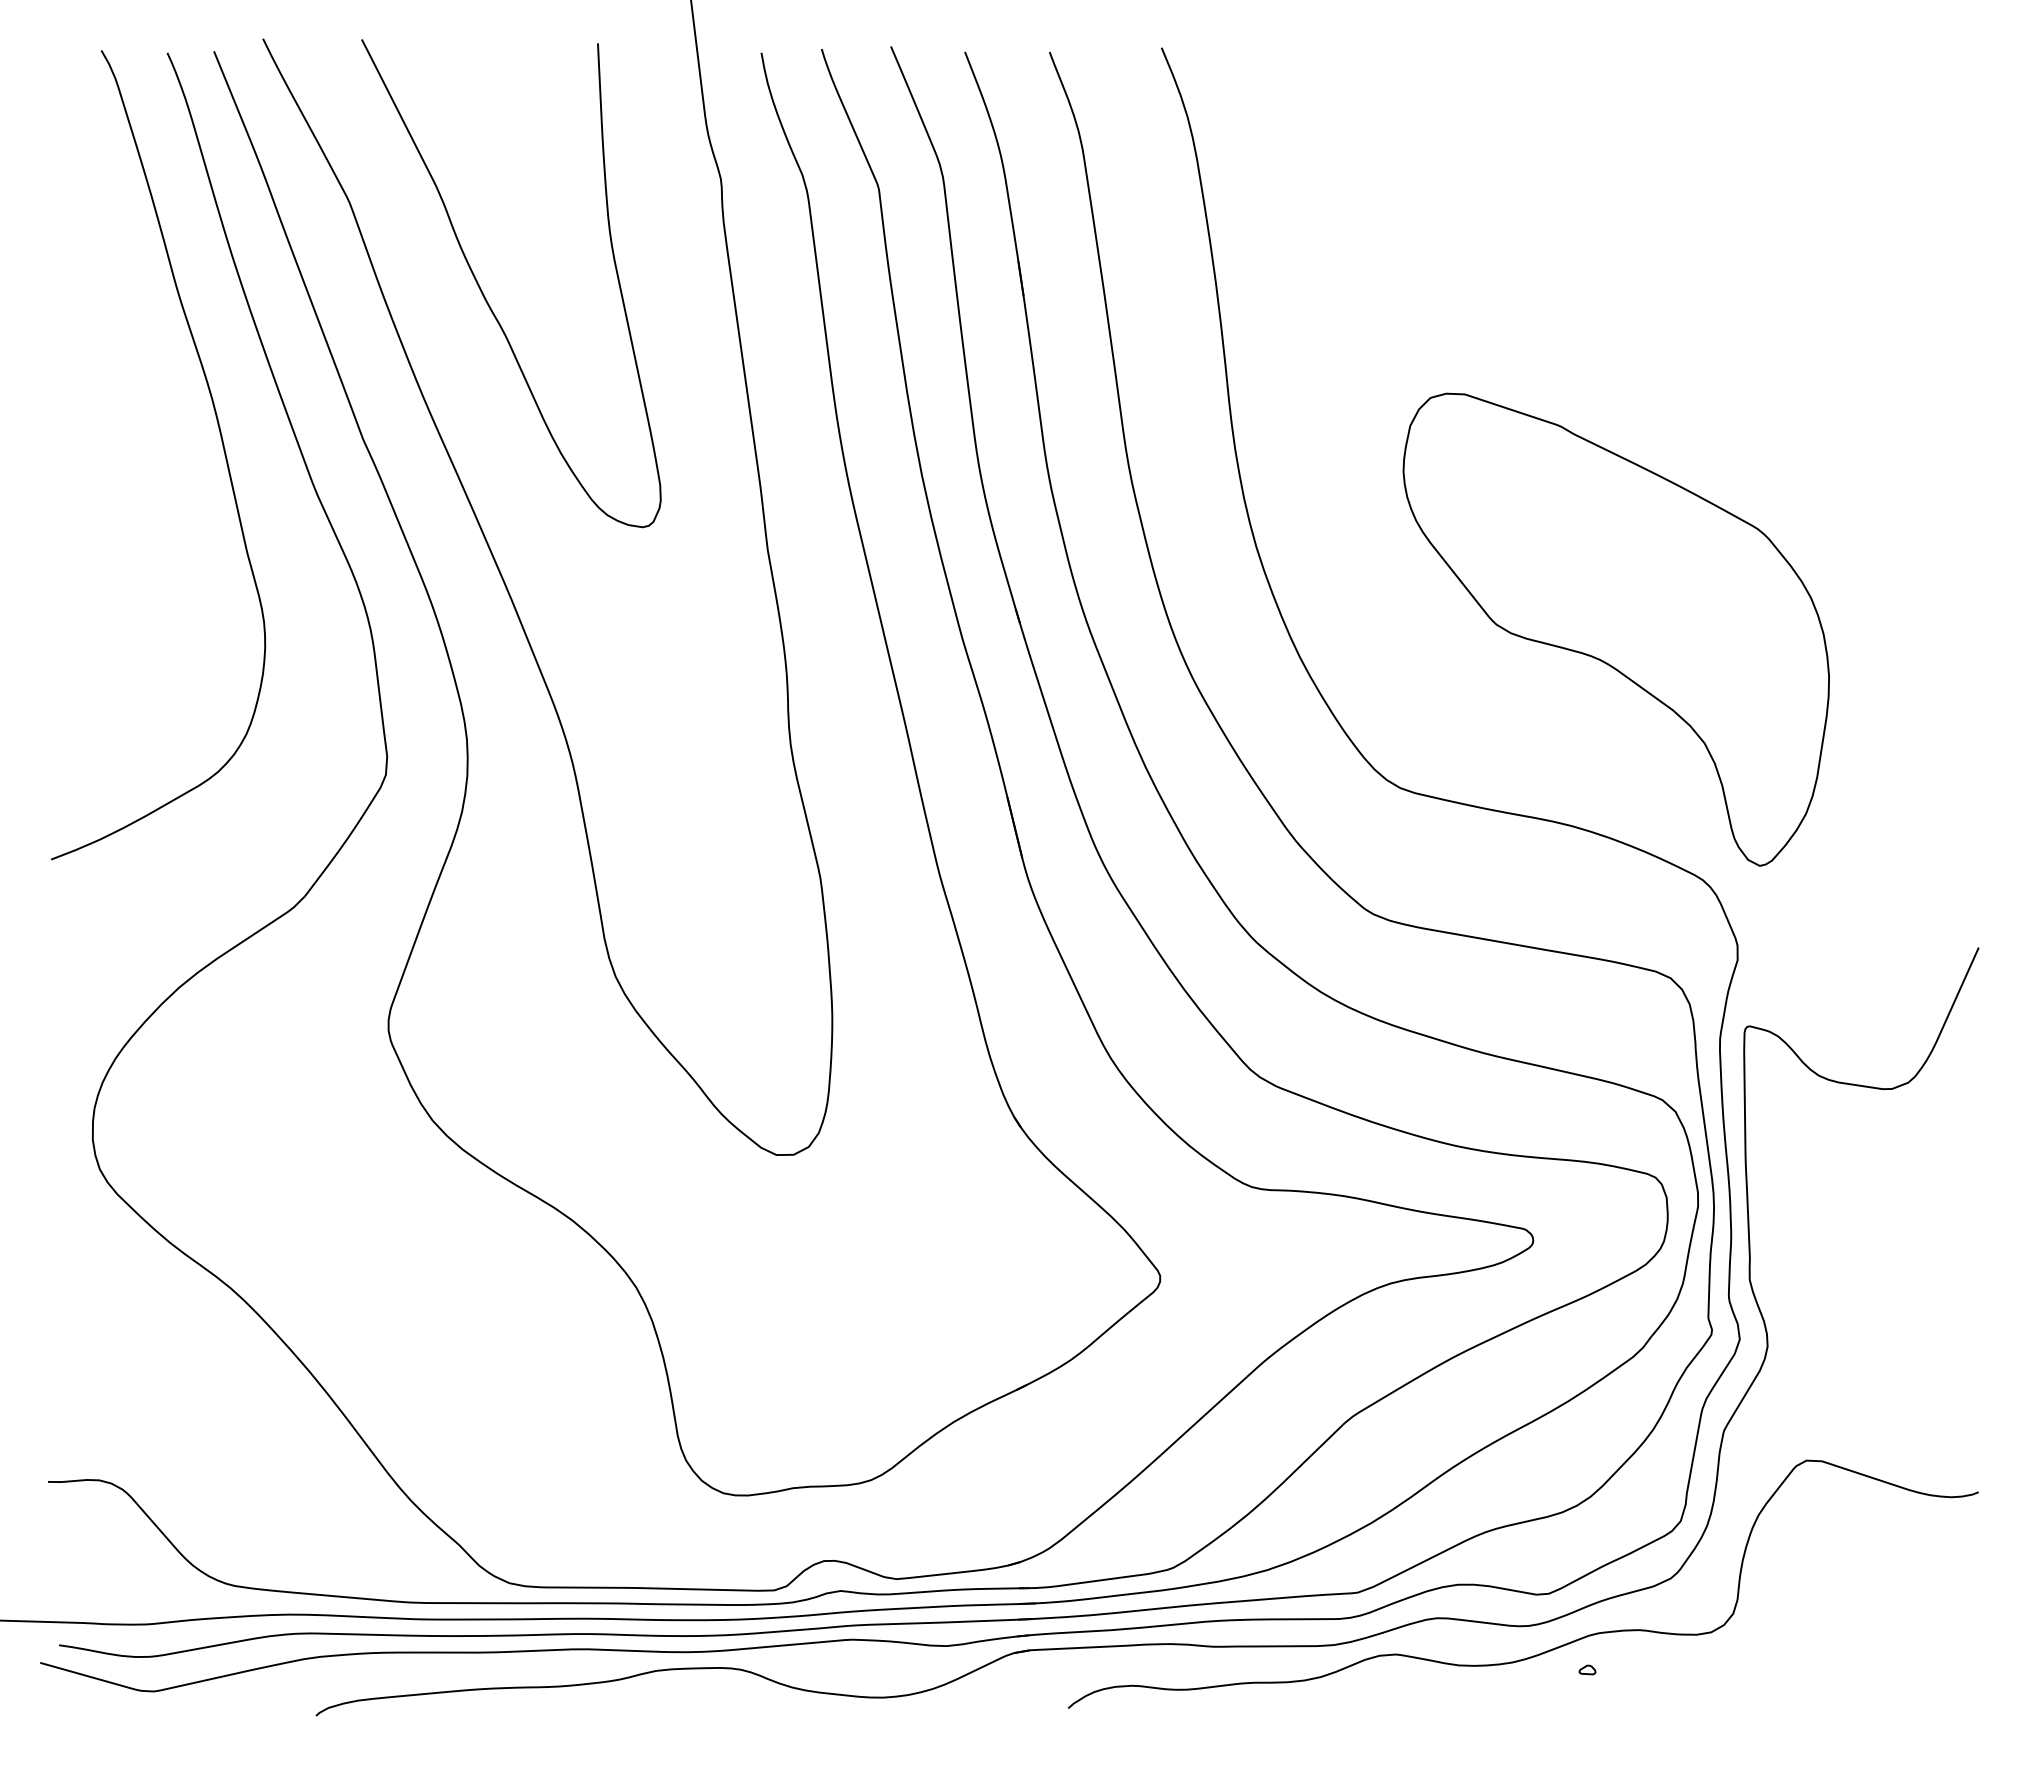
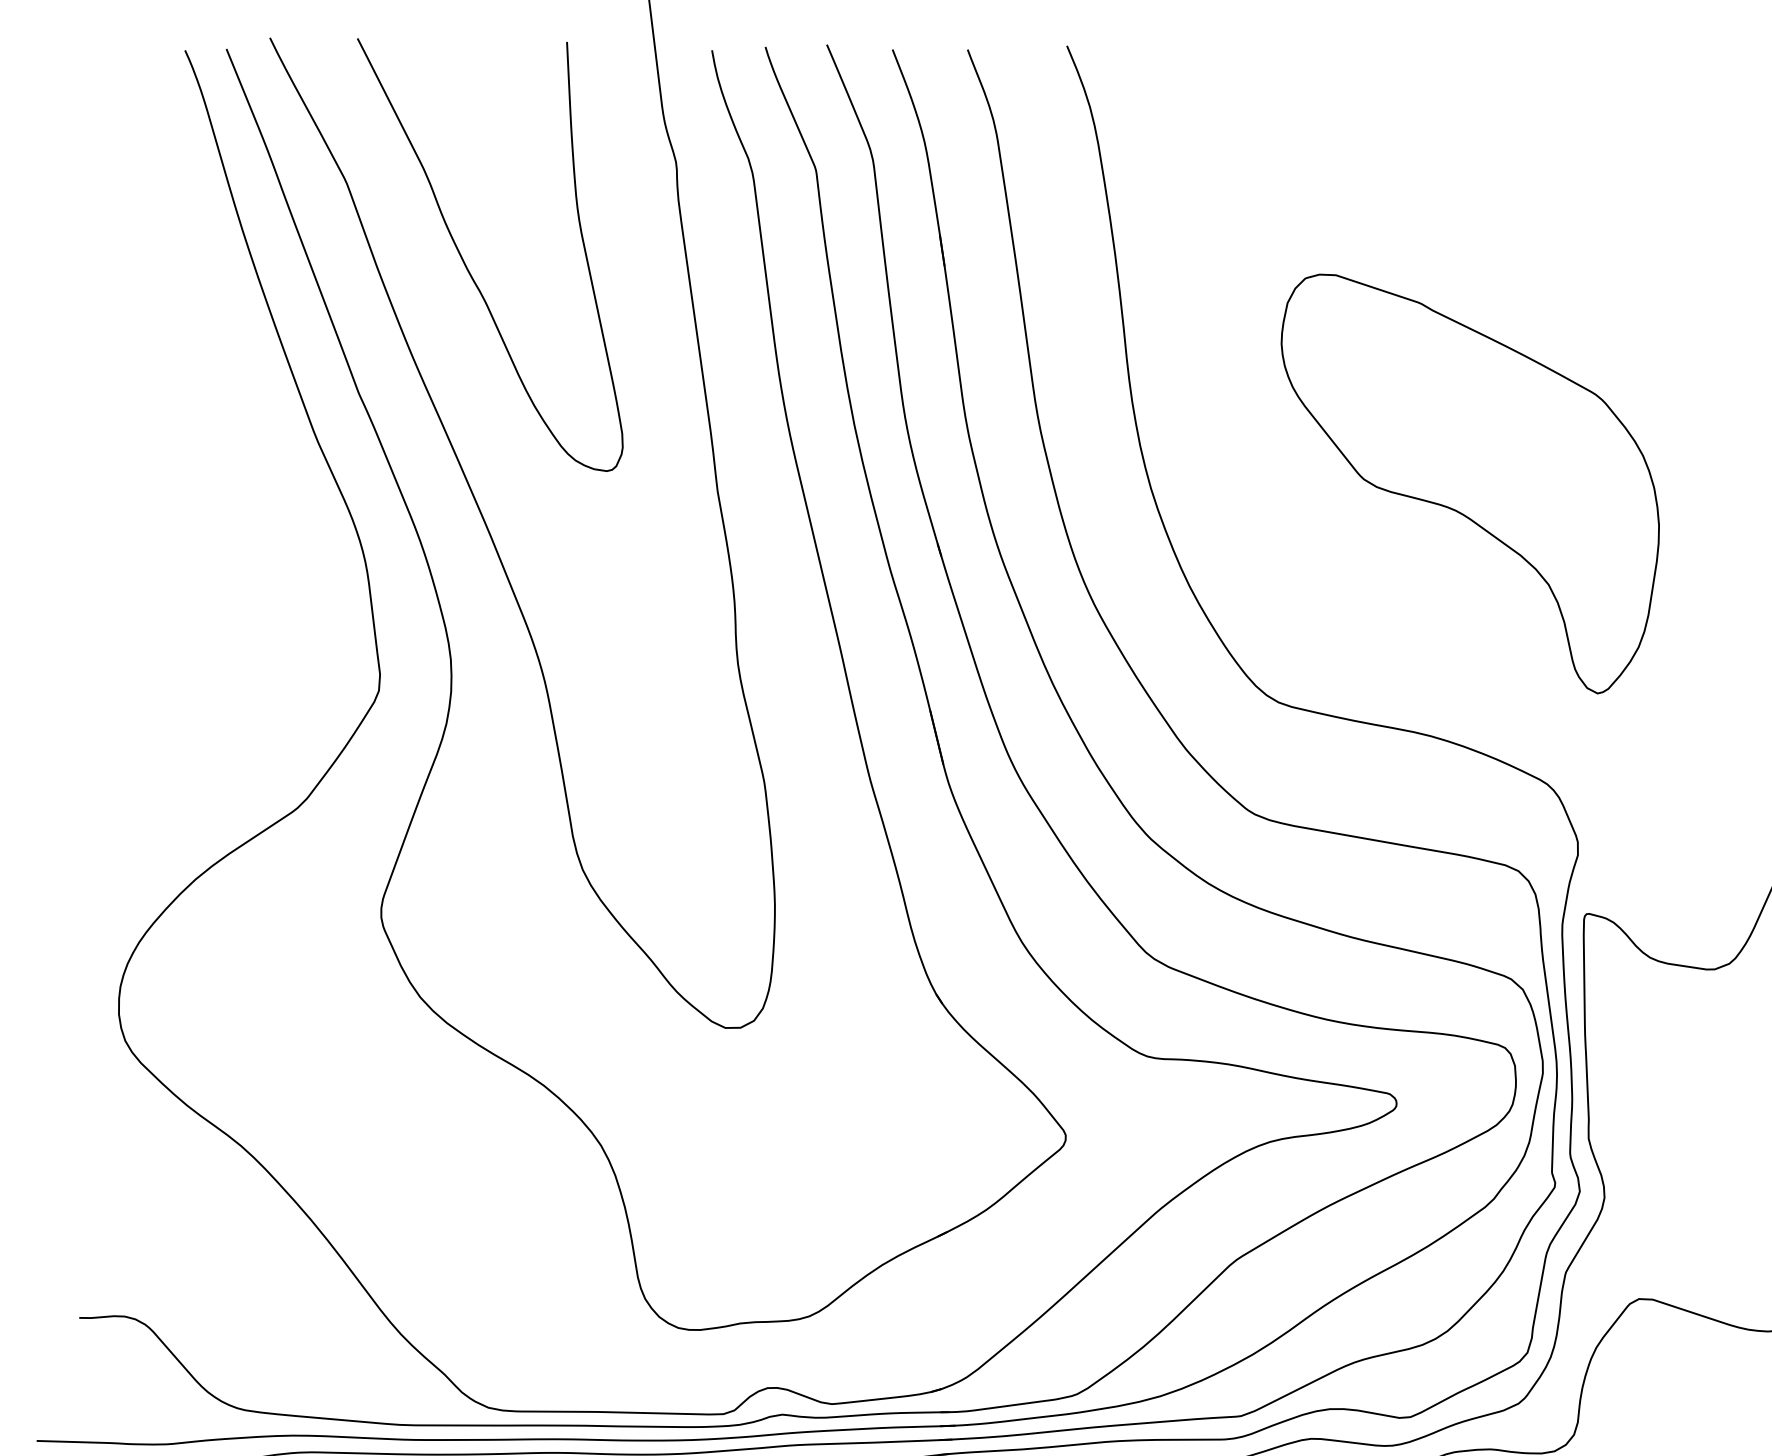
curve: (221, 442) -> (233, 395), removed
part: (1615, 629) -> (1469, 483), moved

